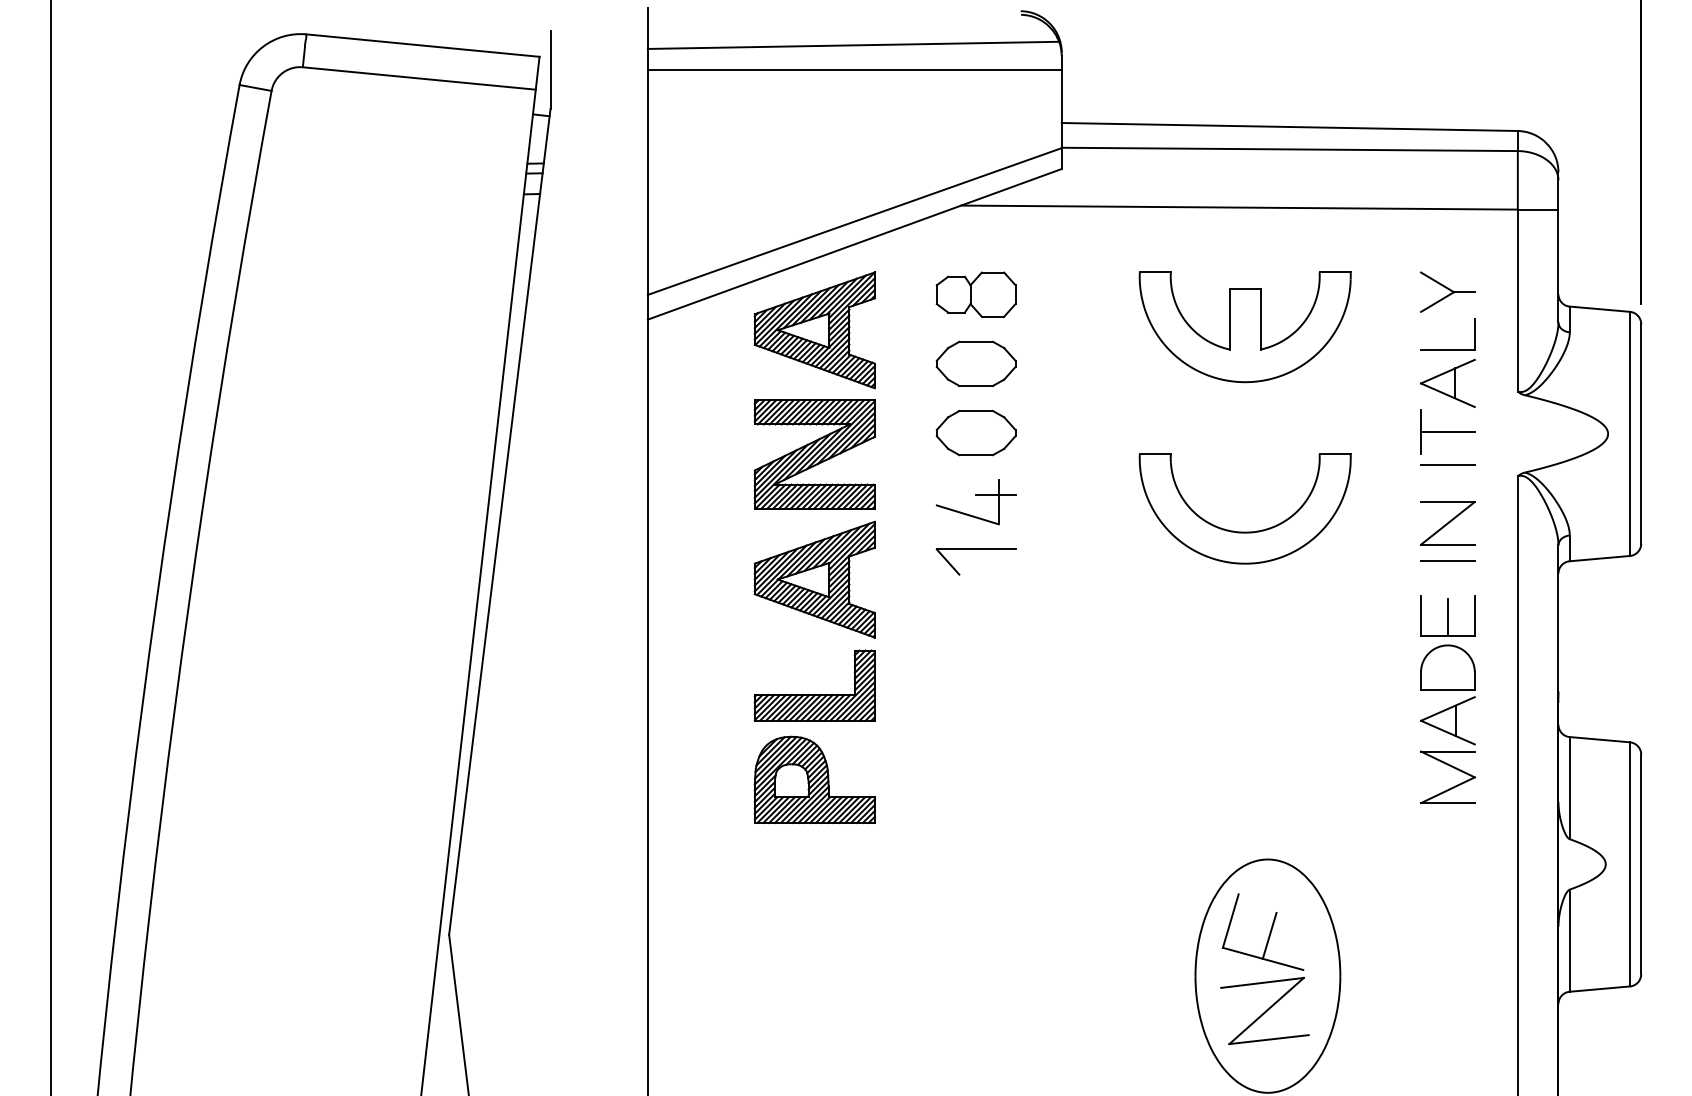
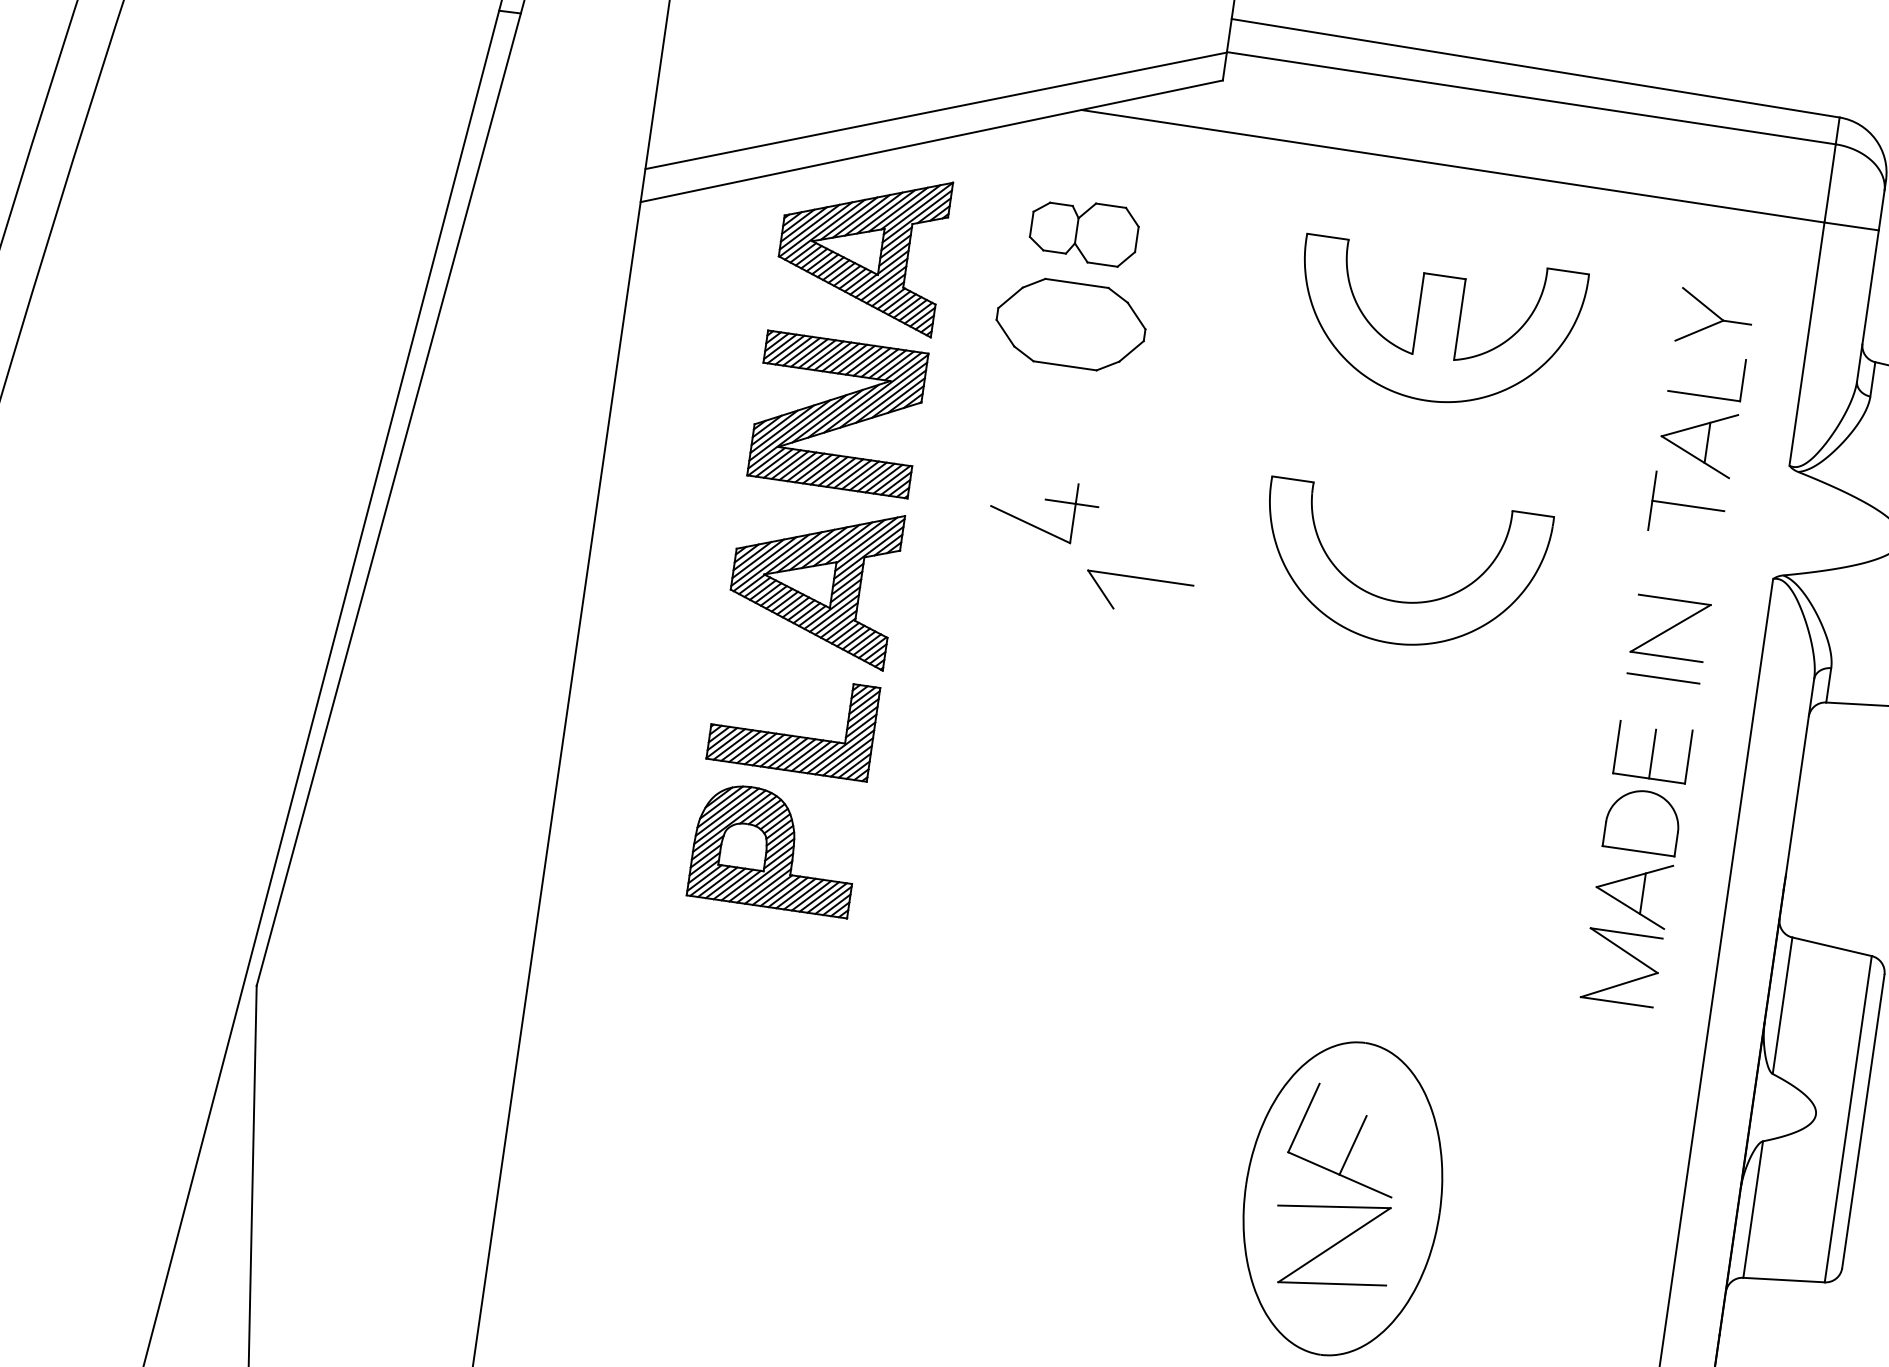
part: (975, 363) -> (1070, 323), size x1.4
part: (975, 433) -> (1056, 417), removed
line: (1447, 465) -> (1681, 550), removed
part: (975, 549) -> (1139, 578), moved

